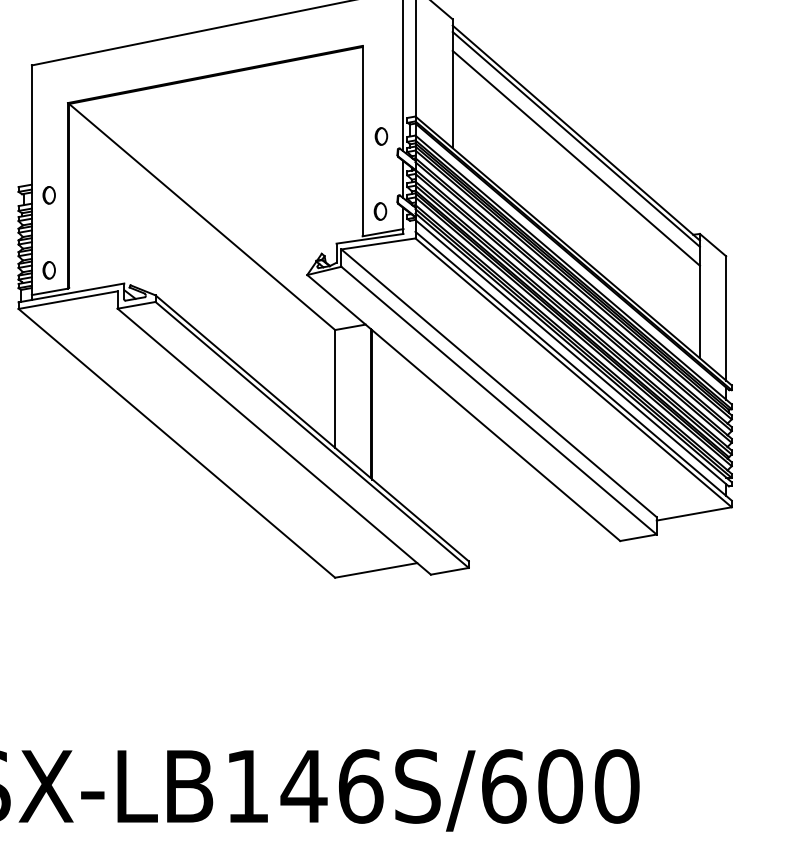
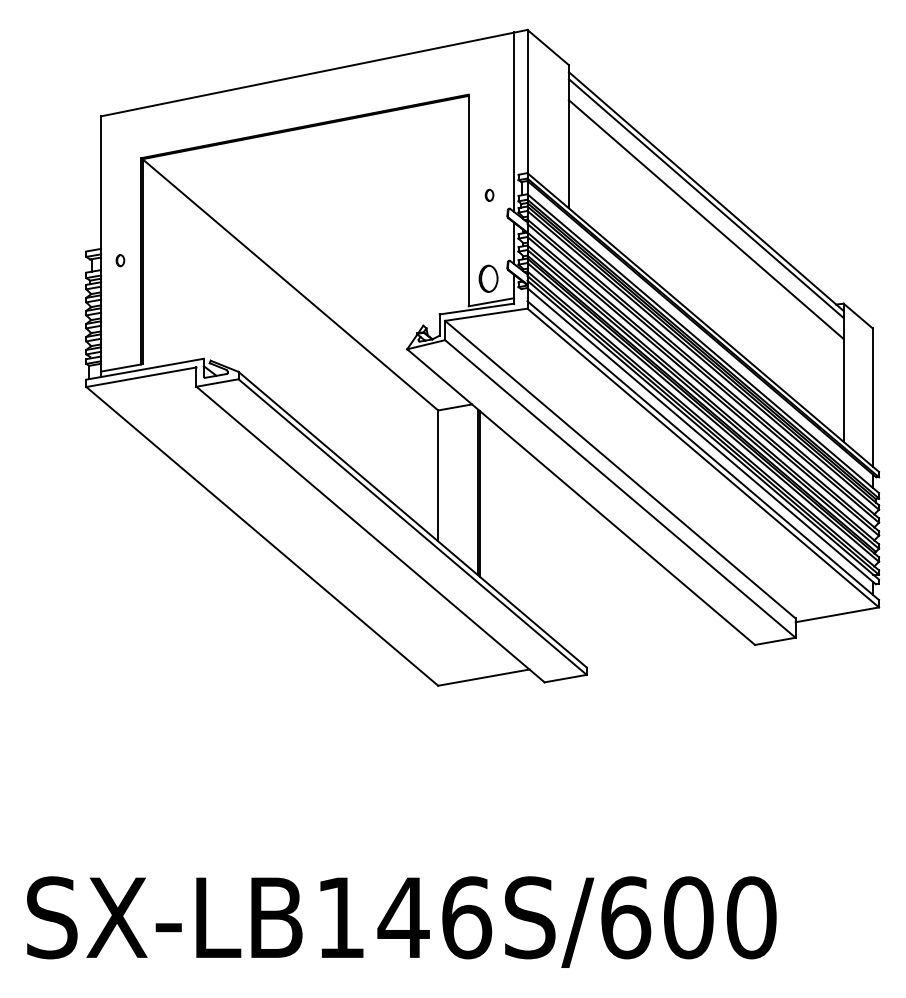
part: (381, 136) -> (489, 195), size x0.6
part: (49, 195) -> (120, 260), size x0.6
part: (380, 211) -> (488, 278), size x1.4
part: (49, 269) -> (120, 343), removed

